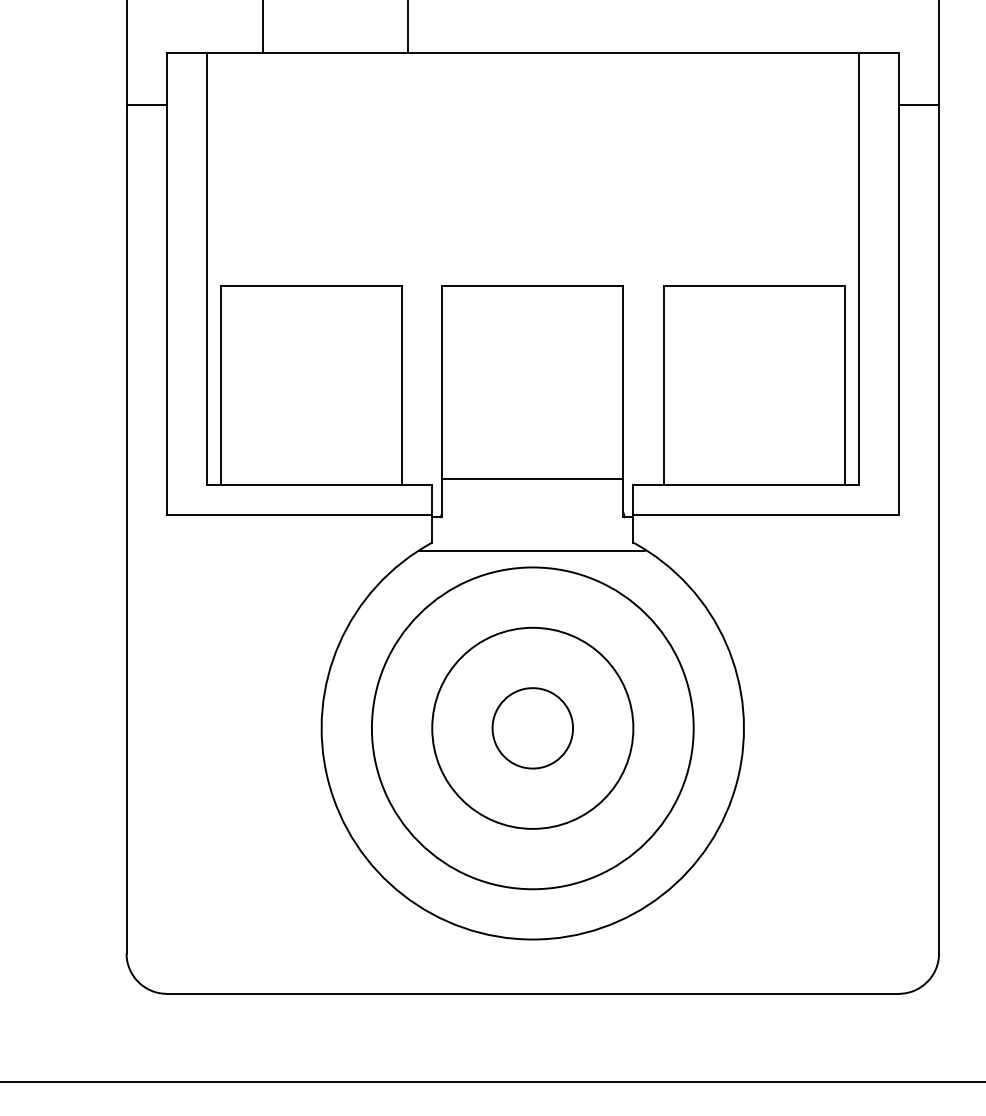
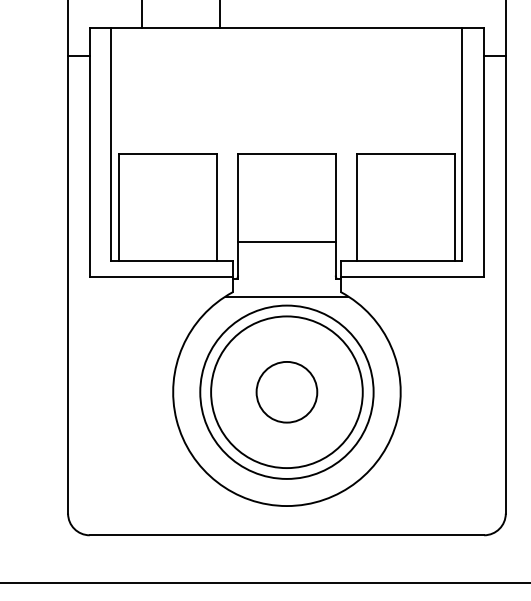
line: (531, 478) -> (286, 241), moved
circle: (531, 726) -> (286, 391), size x1.4
circle: (531, 728) -> (286, 392), size x1.4

